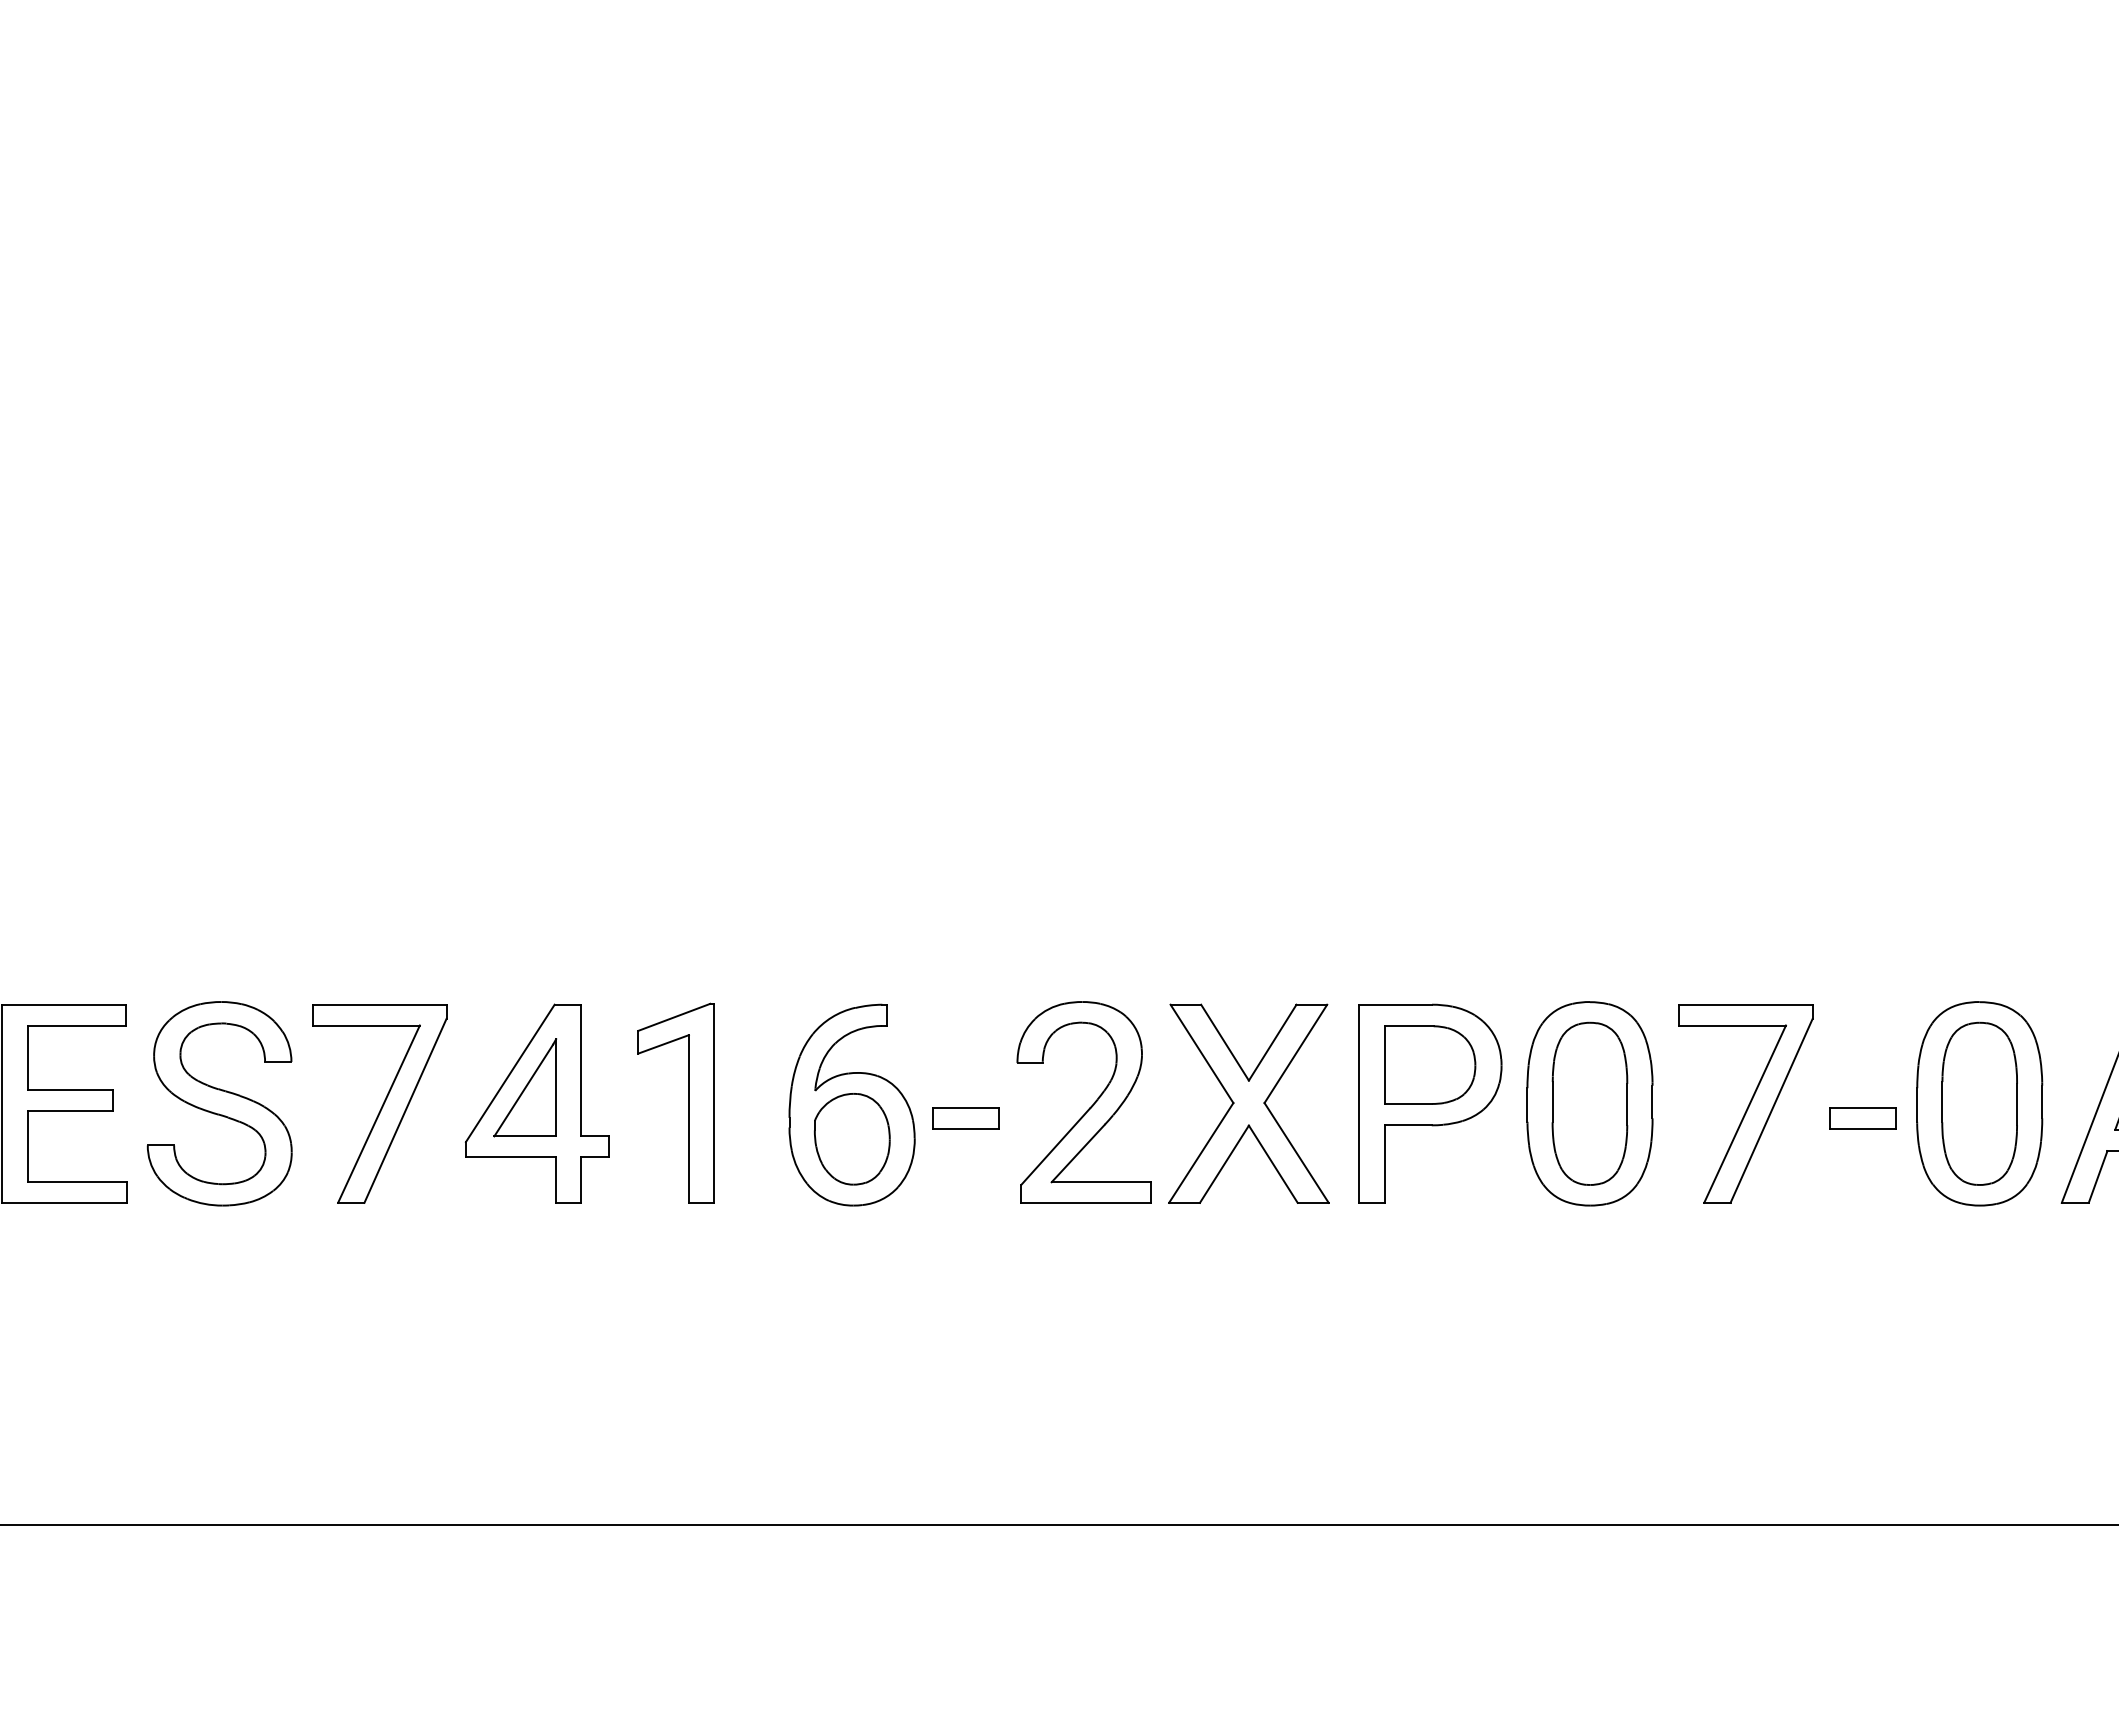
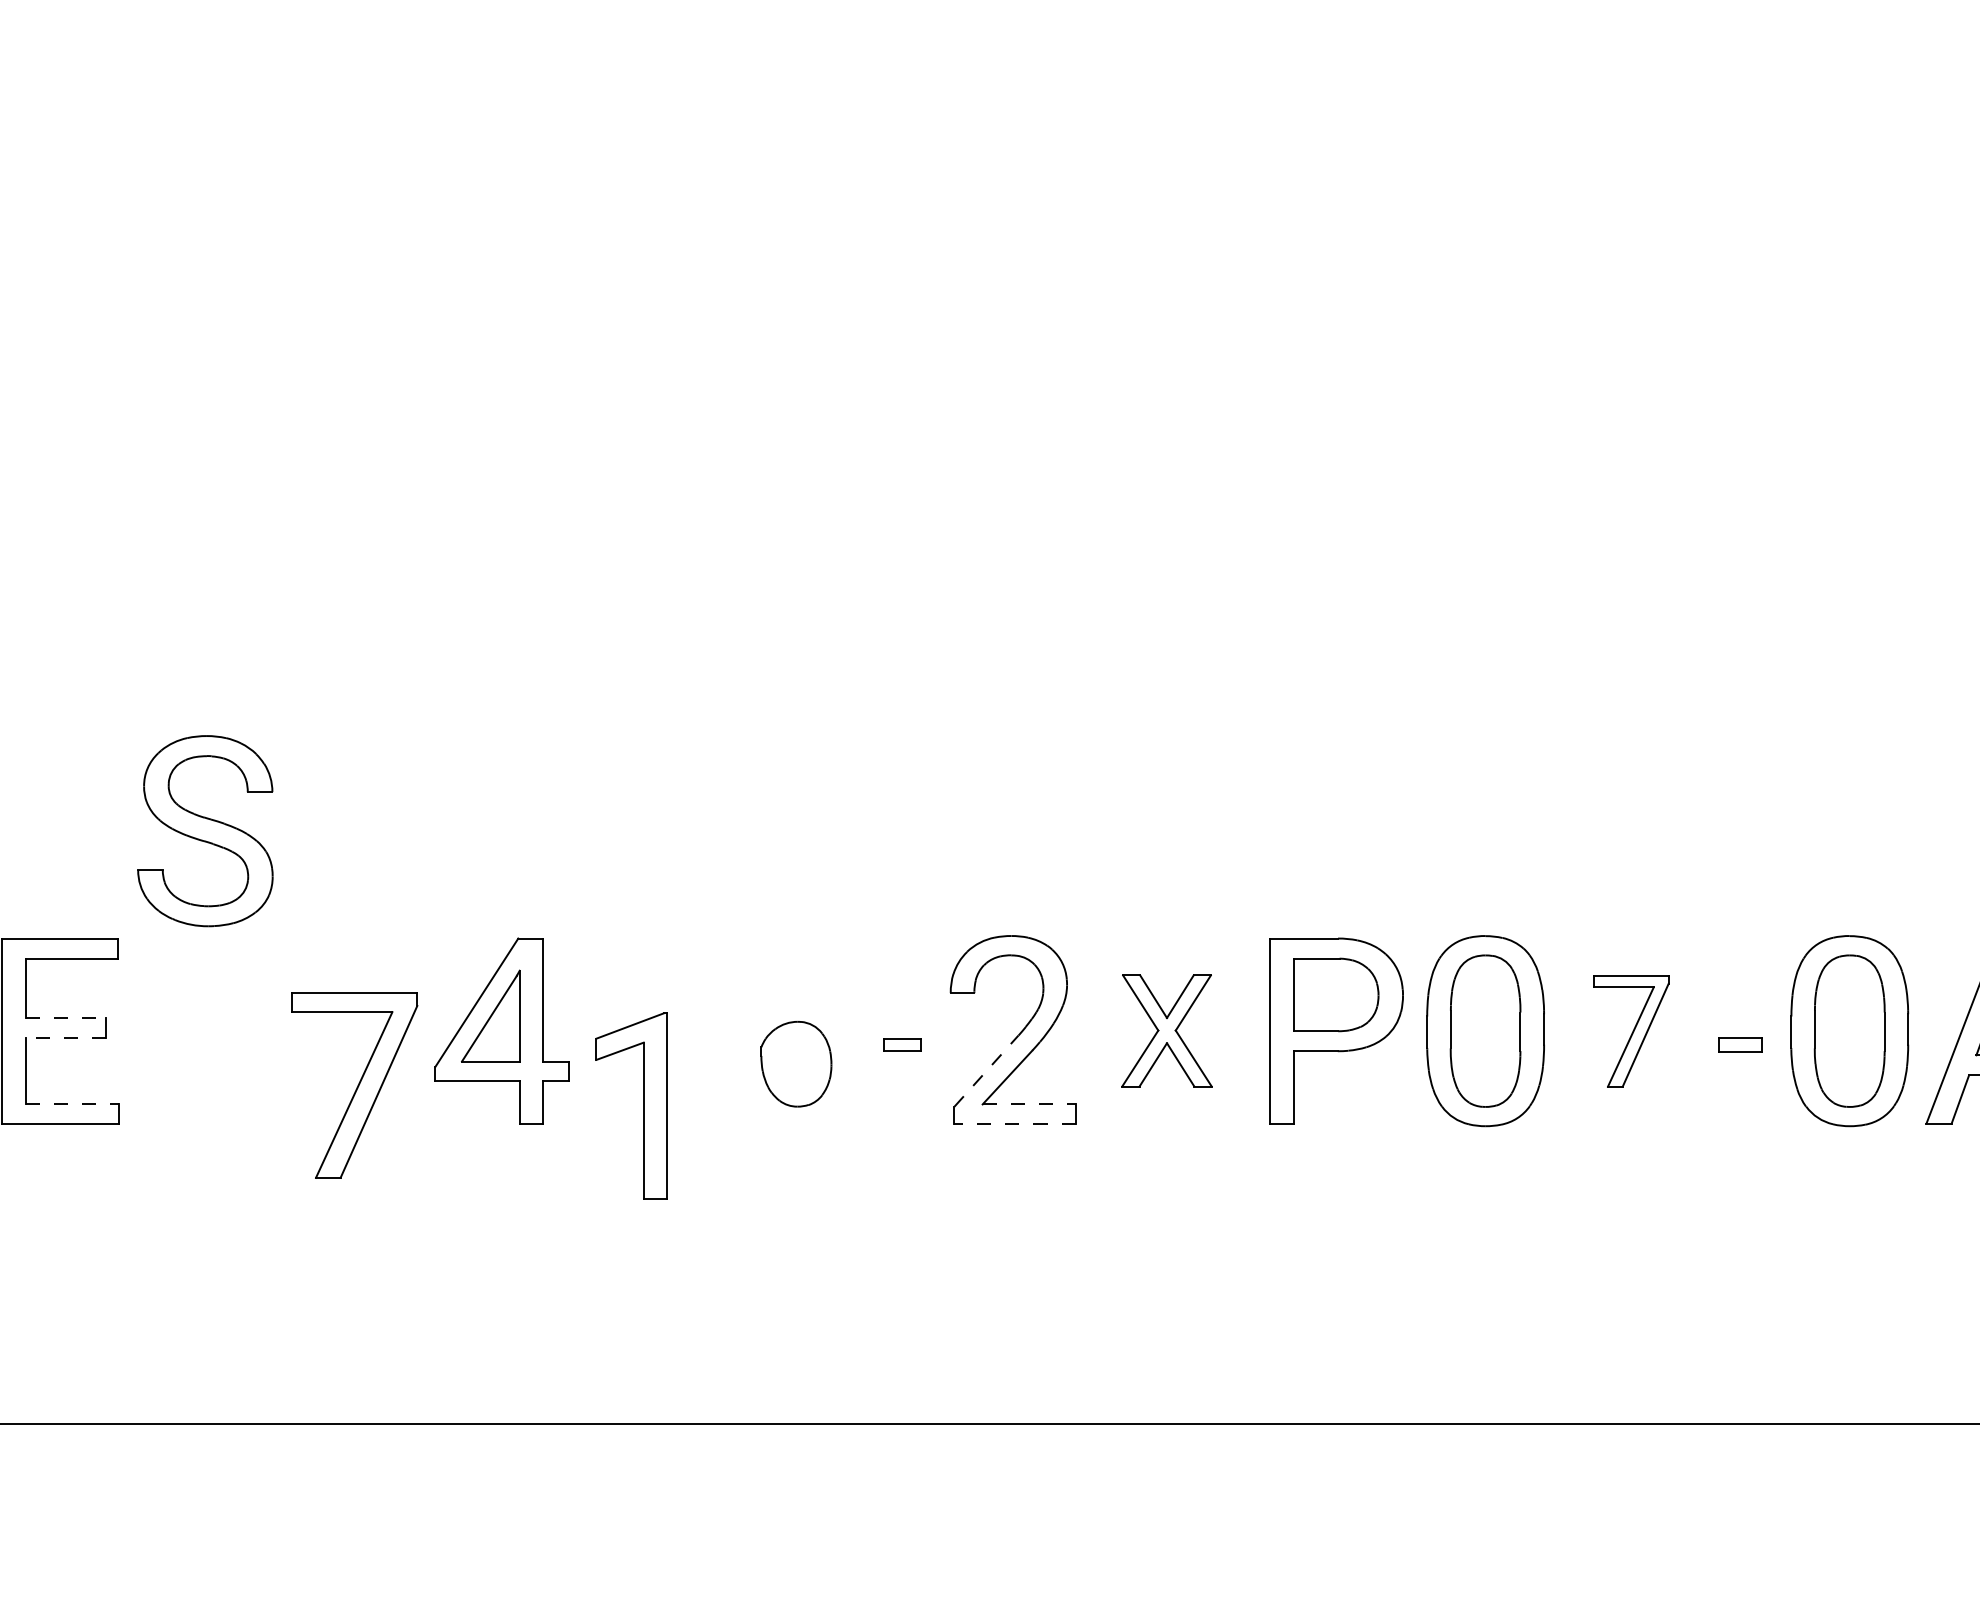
line: (70, 1089) -> (65, 1017), solid -> dashed
part: (688, 1102) -> (643, 1105), moved
part: (219, 1103) -> (205, 830), moved
part: (379, 1103) -> (354, 1085), moved
part: (1248, 1103) -> (1166, 1030), size x0.6
part: (1745, 1103) -> (1630, 1030), size x0.6
part: (851, 1104) -> (795, 1031), removed
line: (70, 1111) -> (65, 1038), solid -> dashed
part: (965, 1118) -> (902, 1044), size x0.6
part: (1862, 1118) -> (1740, 1044), size x0.7
line: (1055, 1146) -> (986, 1071), solid -> dashed
line: (77, 1181) -> (72, 1103), solid -> dashed
line: (1101, 1182) -> (1029, 1104), solid -> dashed
line: (1086, 1202) -> (1015, 1123), solid -> dashed

